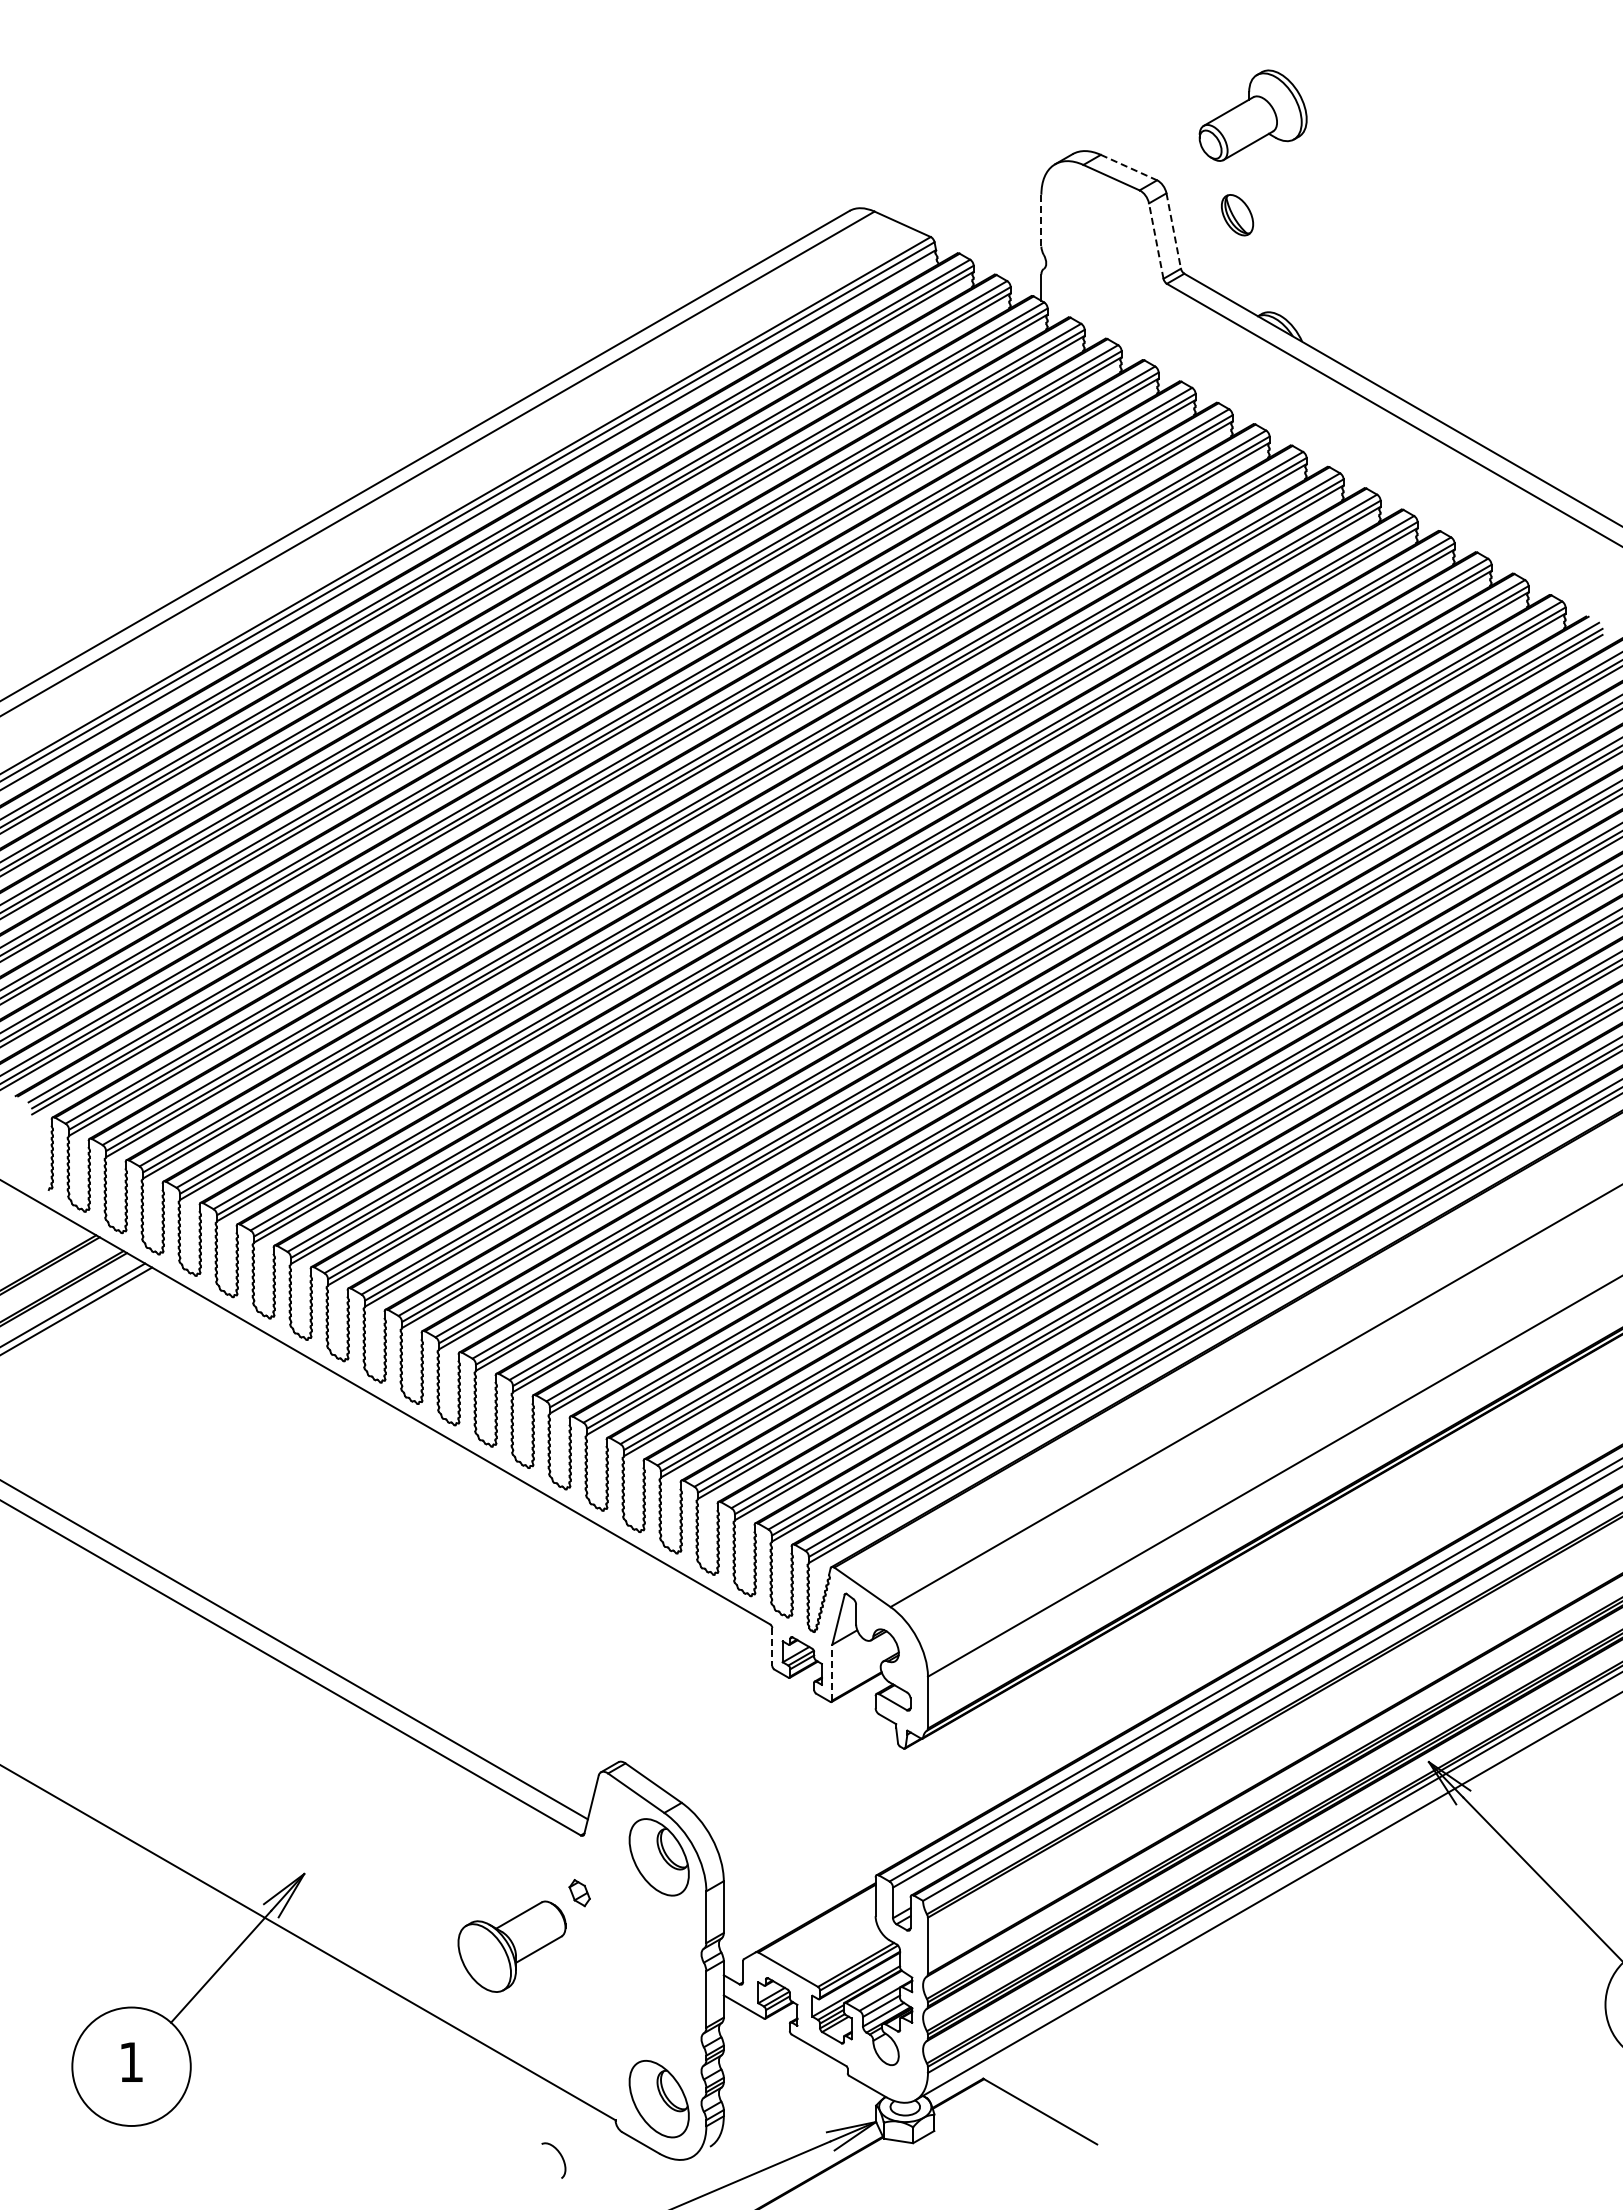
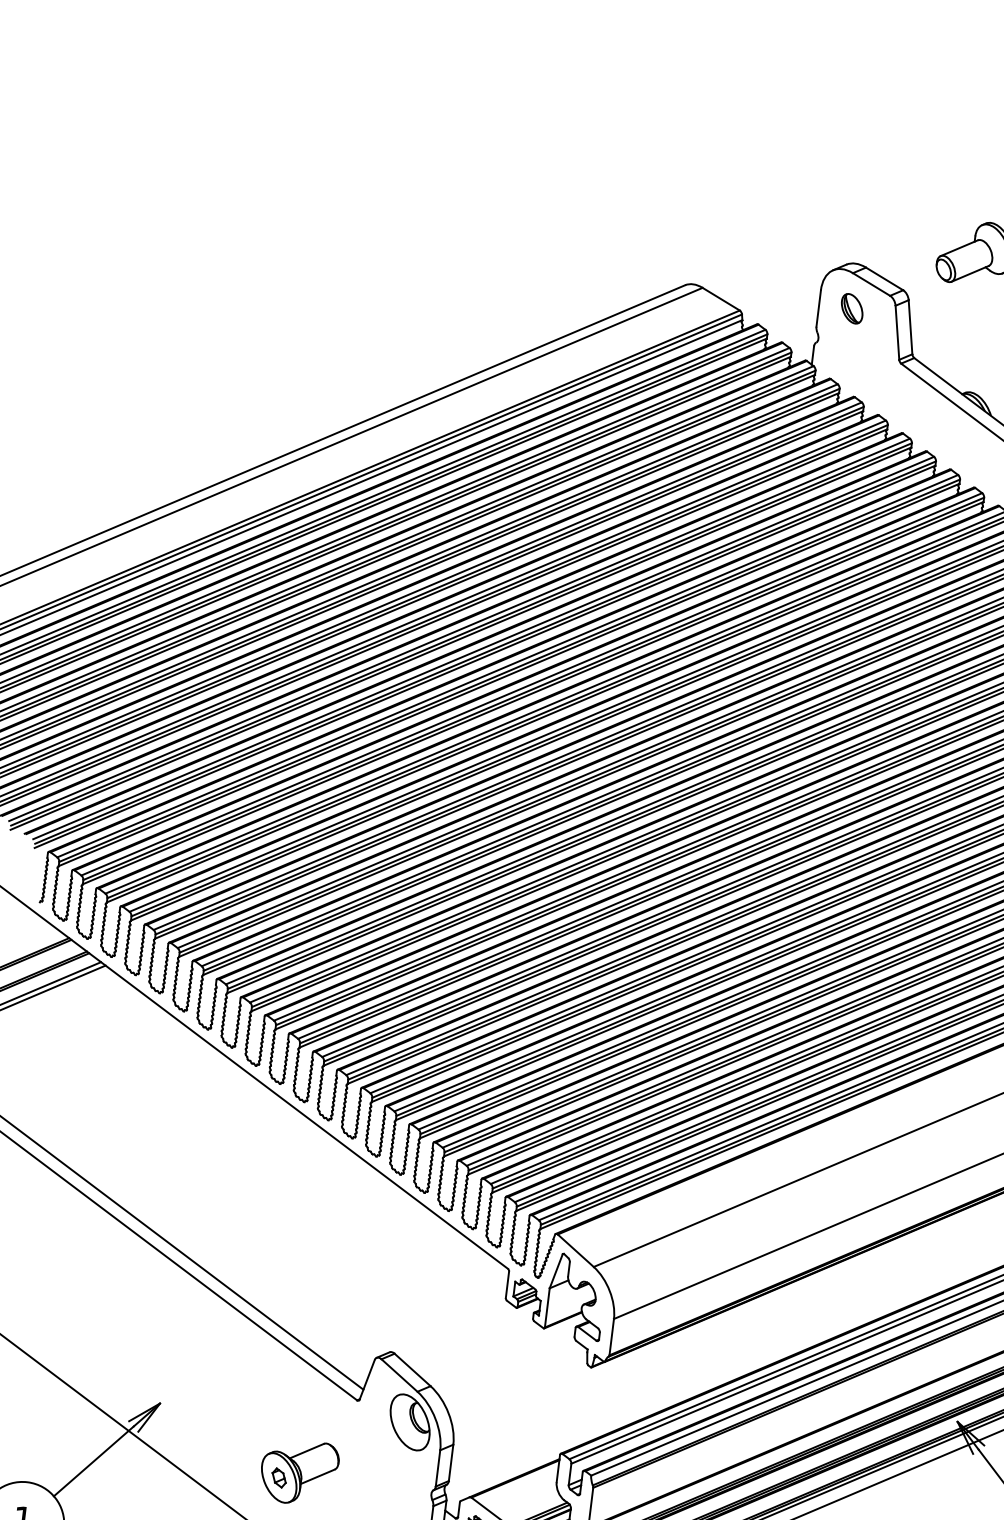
line: (1128, 167) -> (884, 278), dashed -> solid
part: (1237, 215) -> (852, 309), moved
line: (1041, 220) -> (818, 308), dashed -> solid
line: (1173, 231) -> (910, 327), dashed -> solid
line: (1156, 240) -> (897, 332), dashed -> solid
line: (772, 1647) -> (507, 1285), dashed -> solid
line: (832, 1672) -> (547, 1307), dashed -> solid
part: (579, 1893) -> (279, 1478), moved

